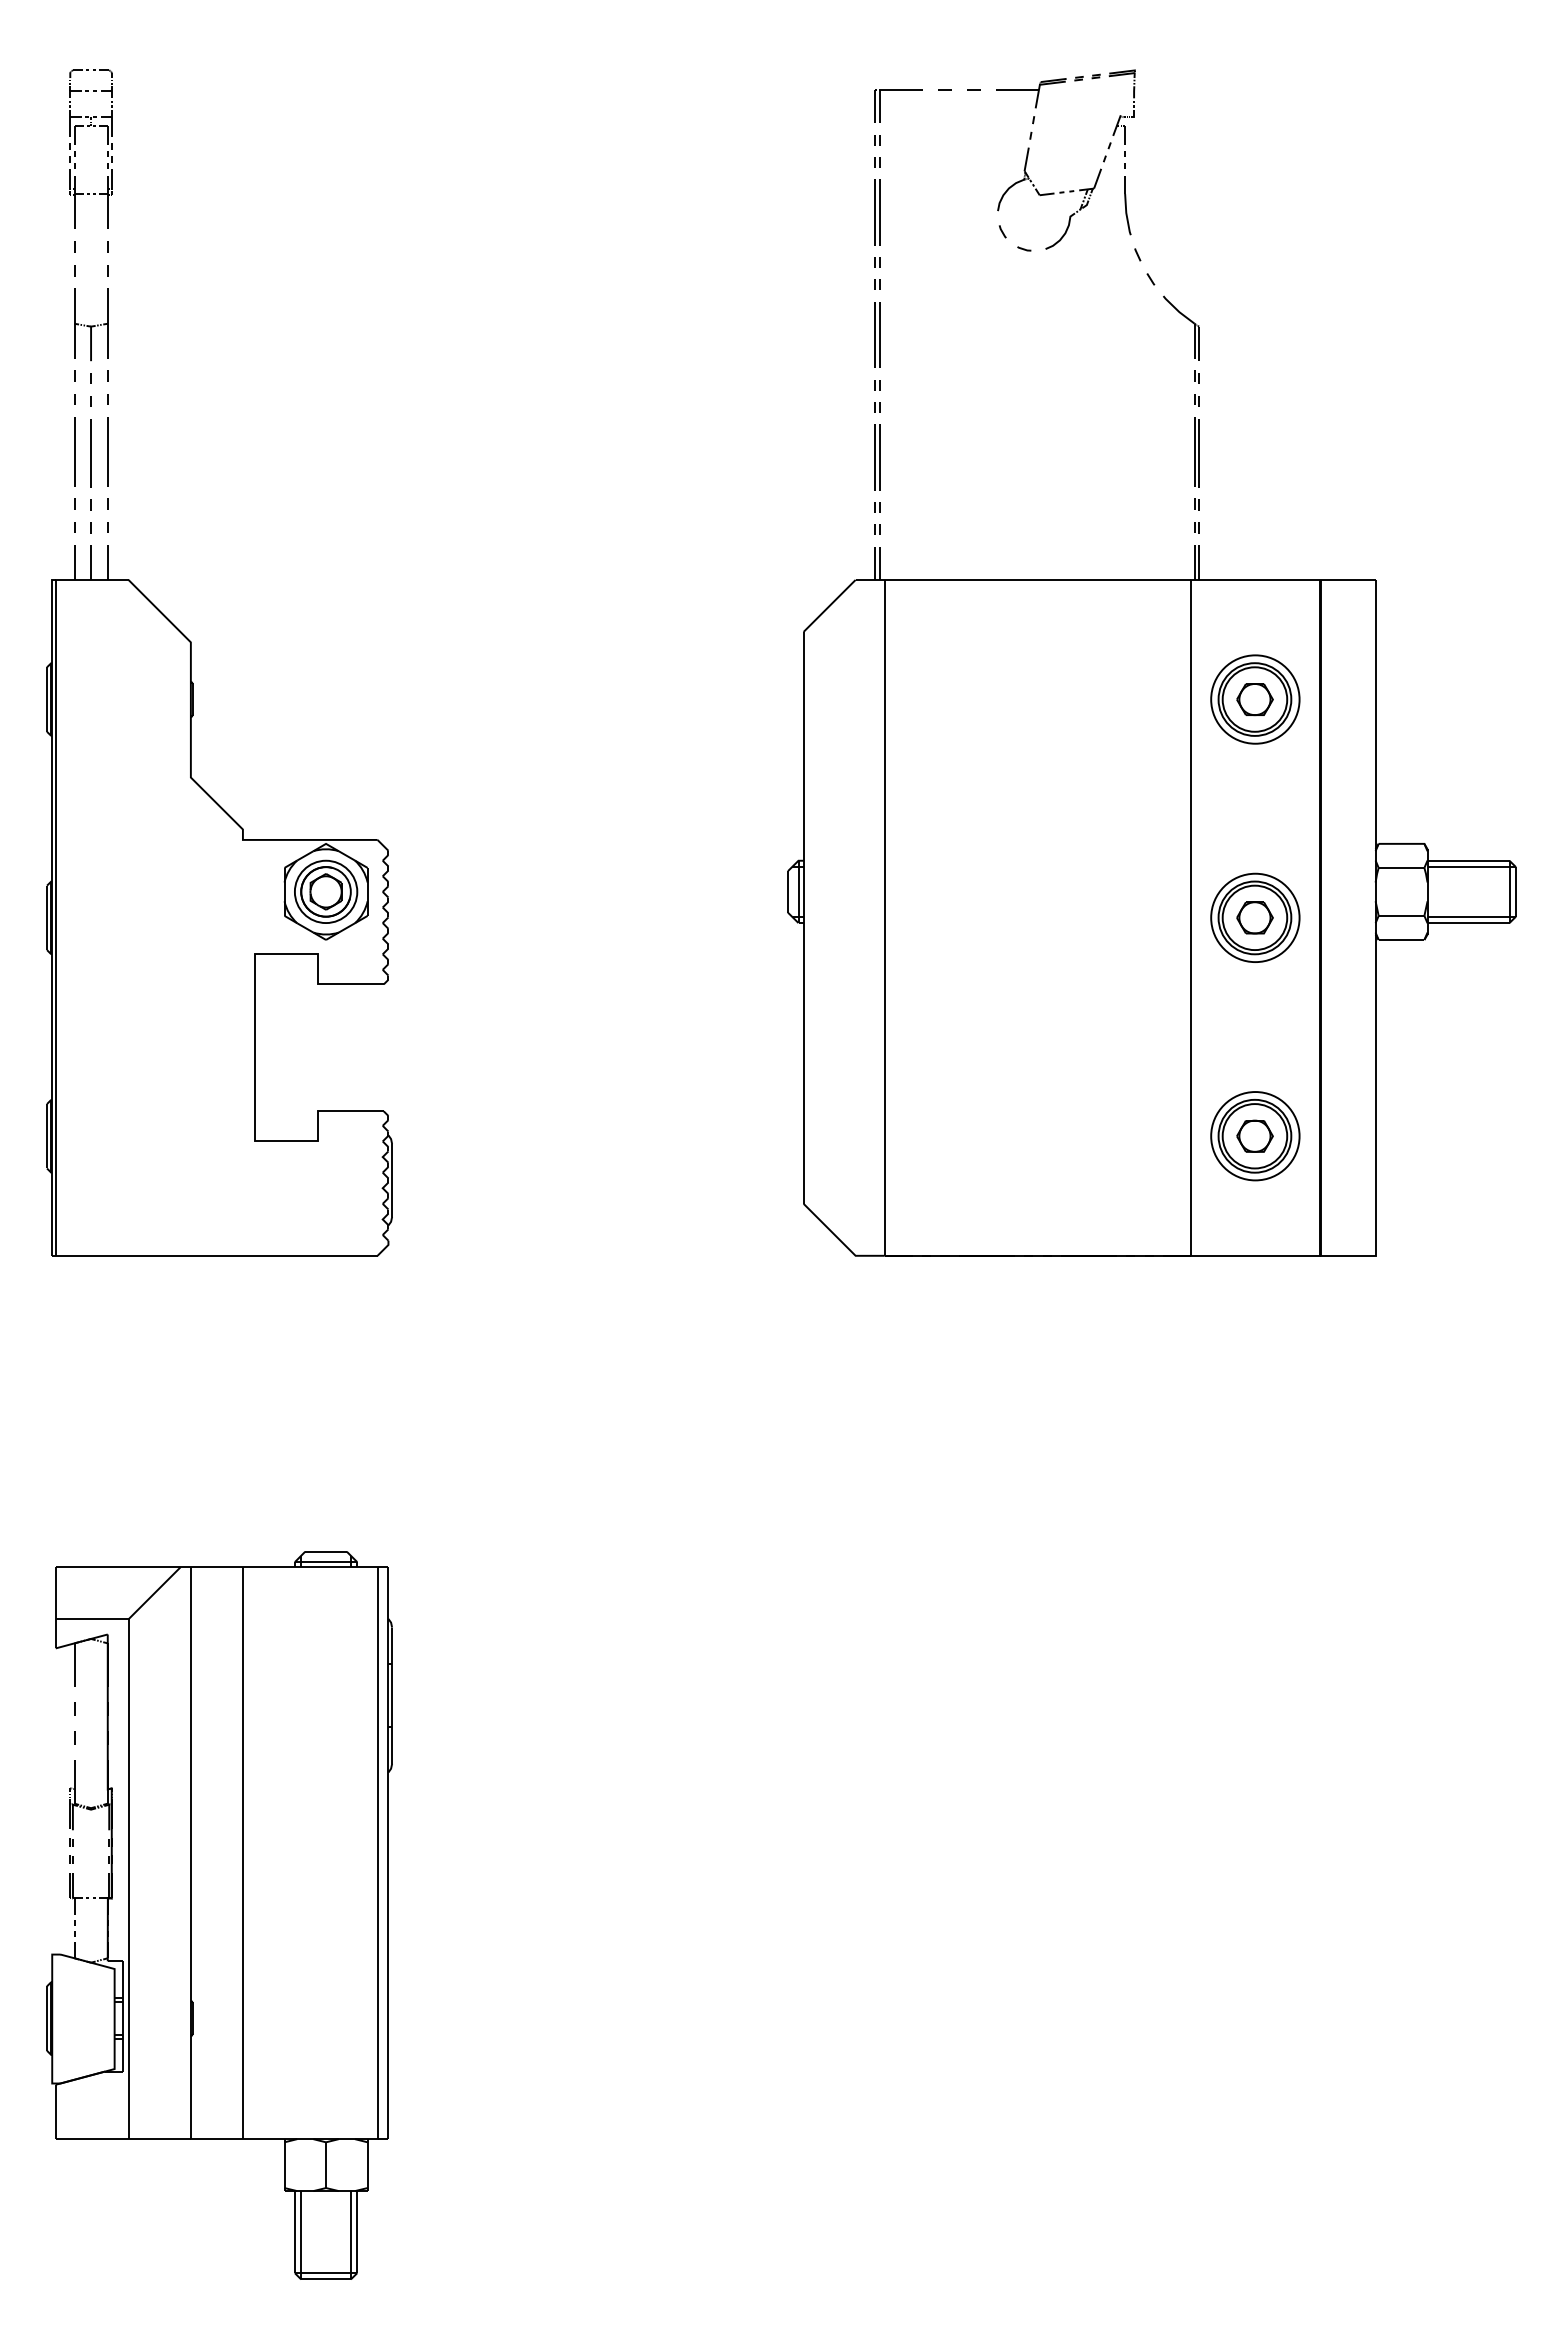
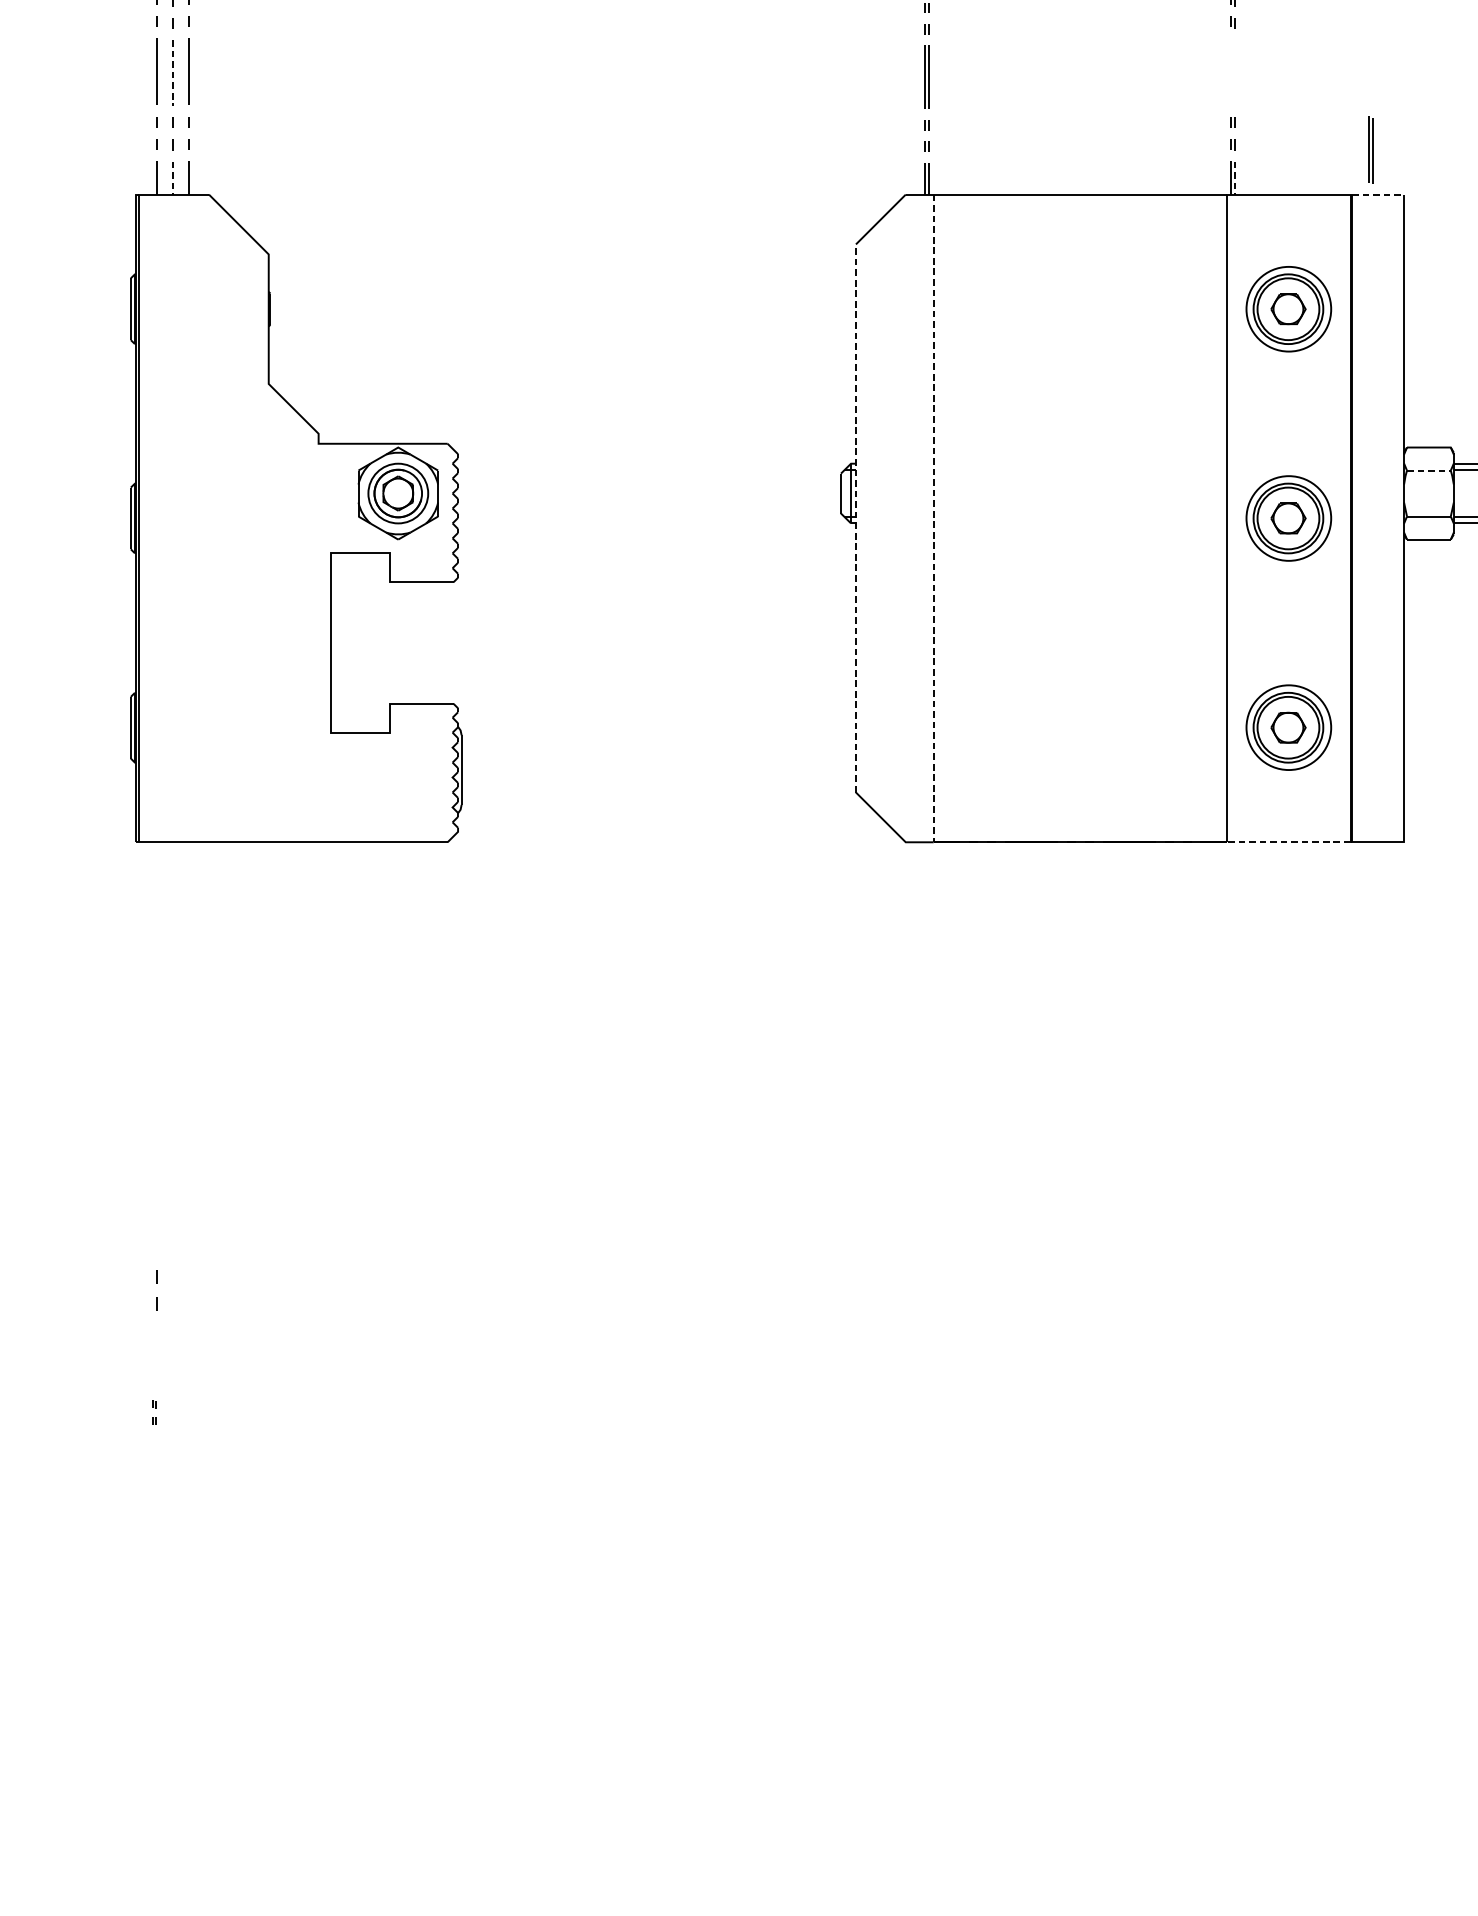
part: (1196, 452) -> (1370, 150), moved
line: (91, 453) -> (173, 73), solid -> dashed
line: (91, 563) -> (173, 178), solid -> dashed
line: (1199, 563) -> (1235, 178), solid -> dashed
line: (1348, 579) -> (1378, 194), solid -> dashed
line: (1401, 867) -> (1428, 470), solid -> dashed
line: (803, 917) -> (855, 518), solid -> dashed
line: (884, 917) -> (933, 518), solid -> dashed
line: (1254, 1255) -> (1288, 841), solid -> dashed
part: (219, 1915) -> (296, 1474), removed

